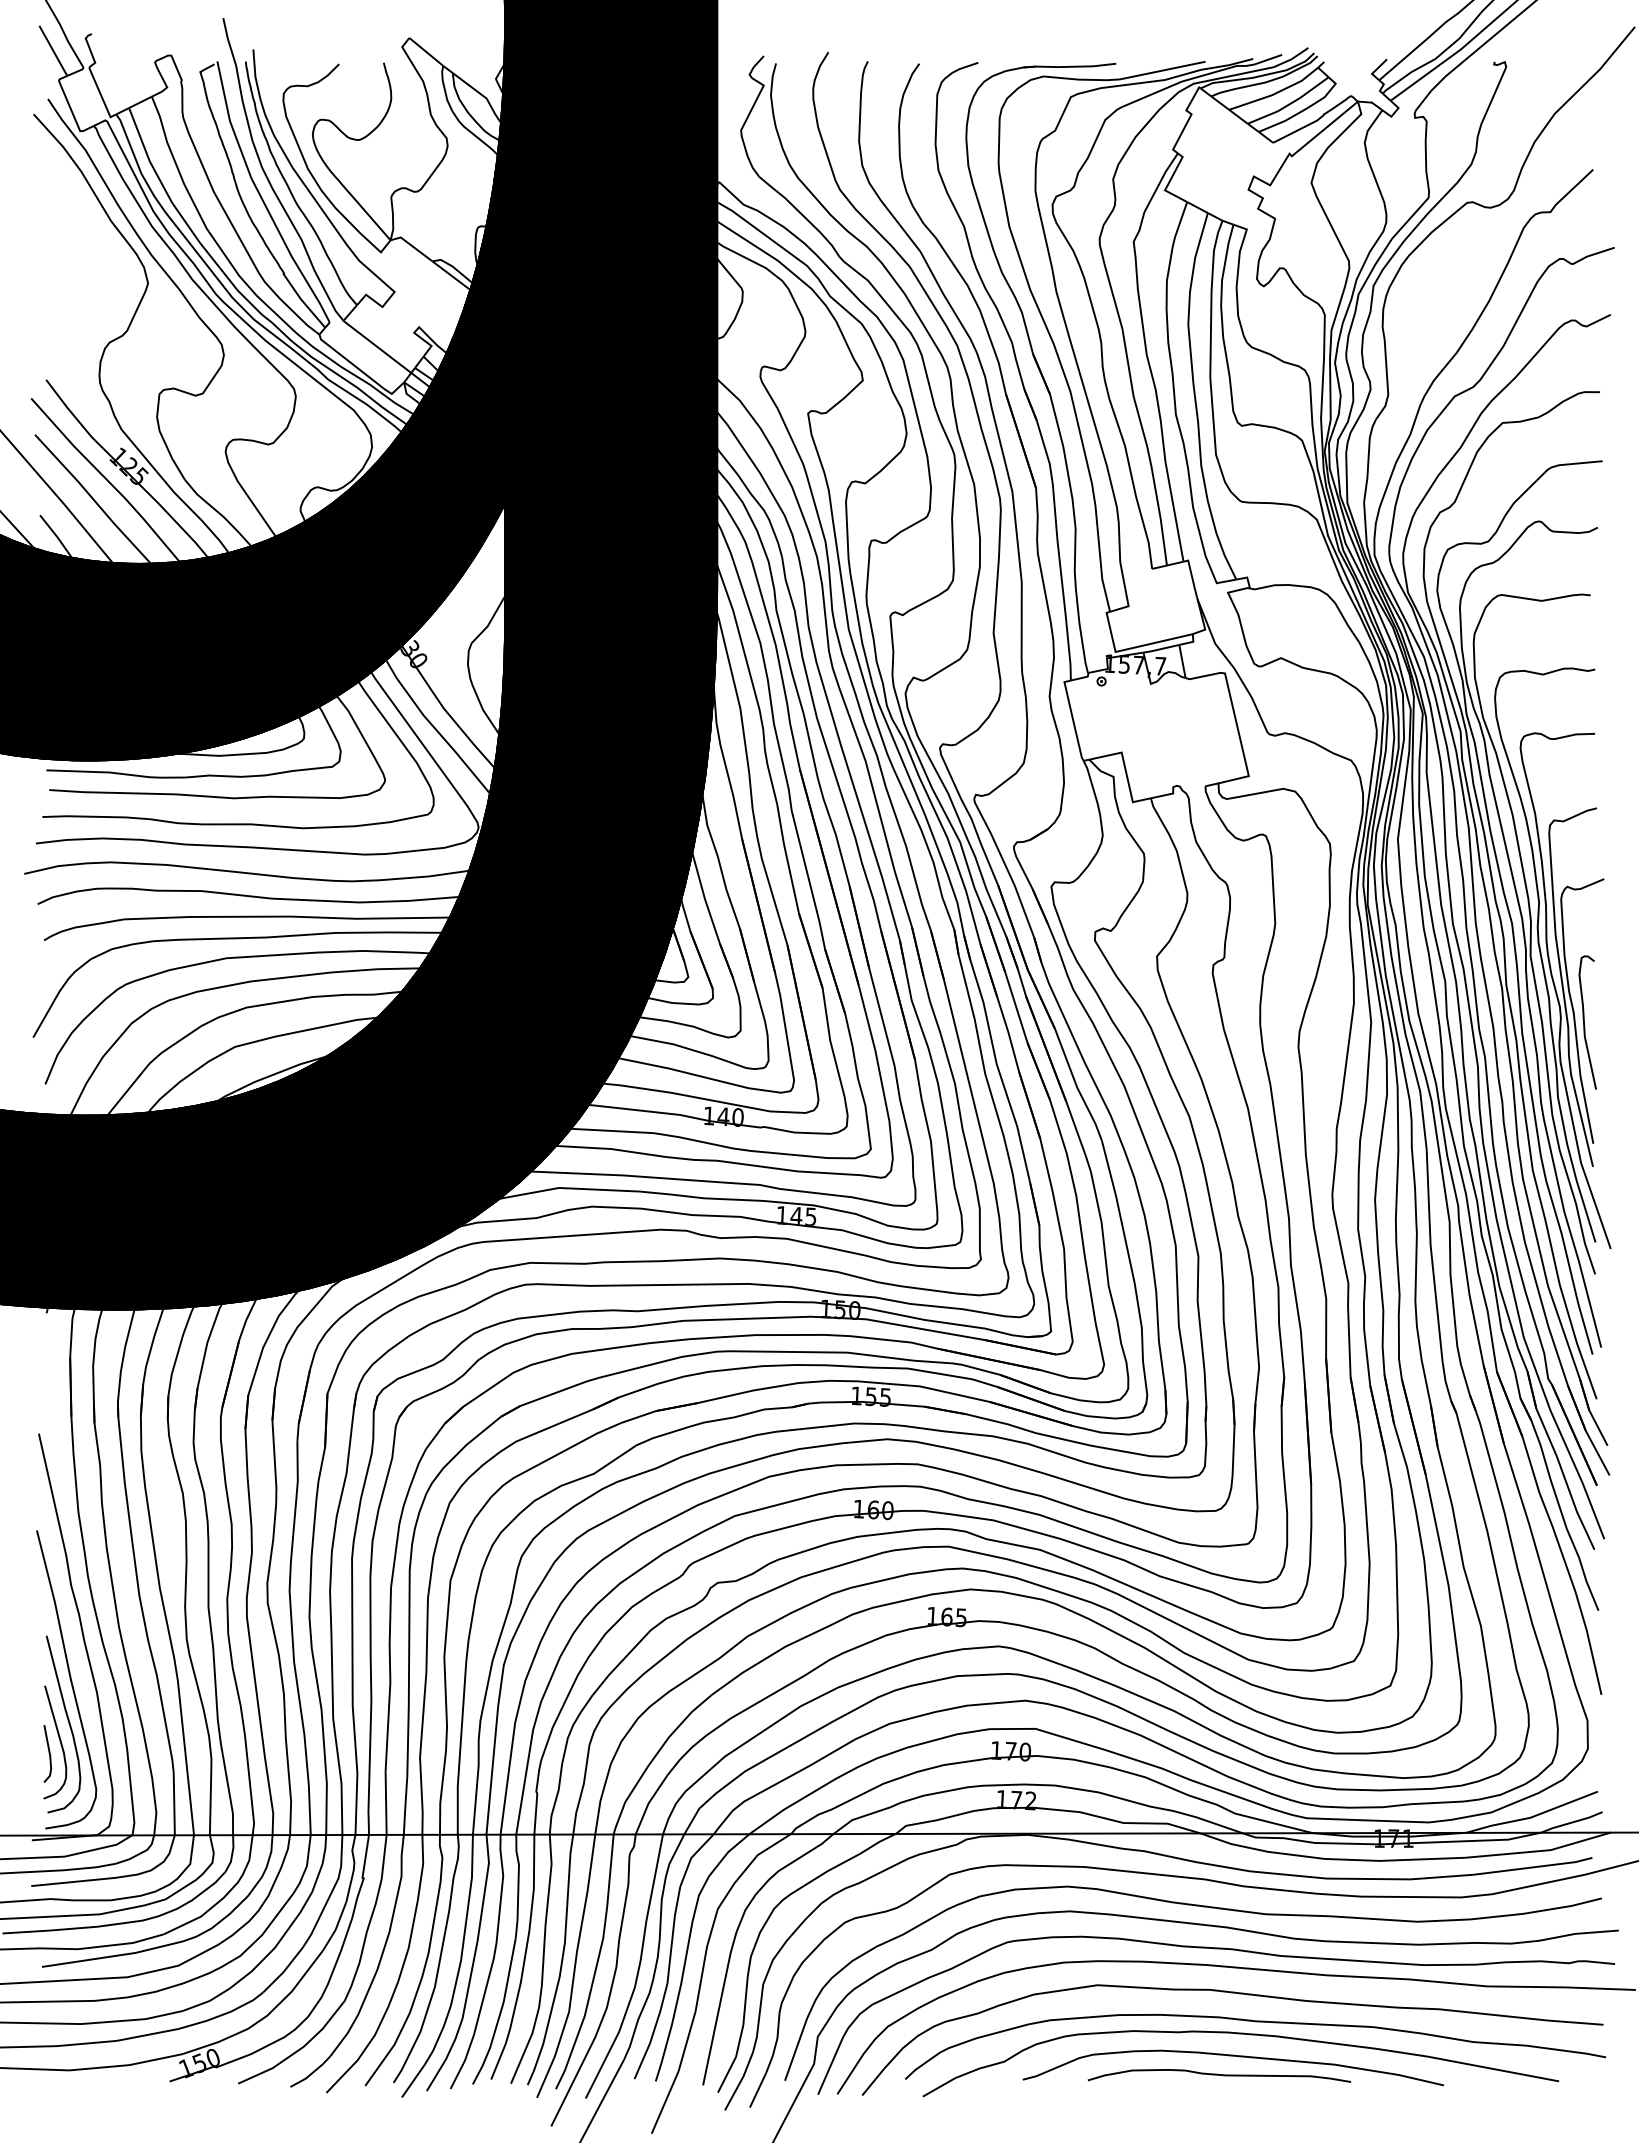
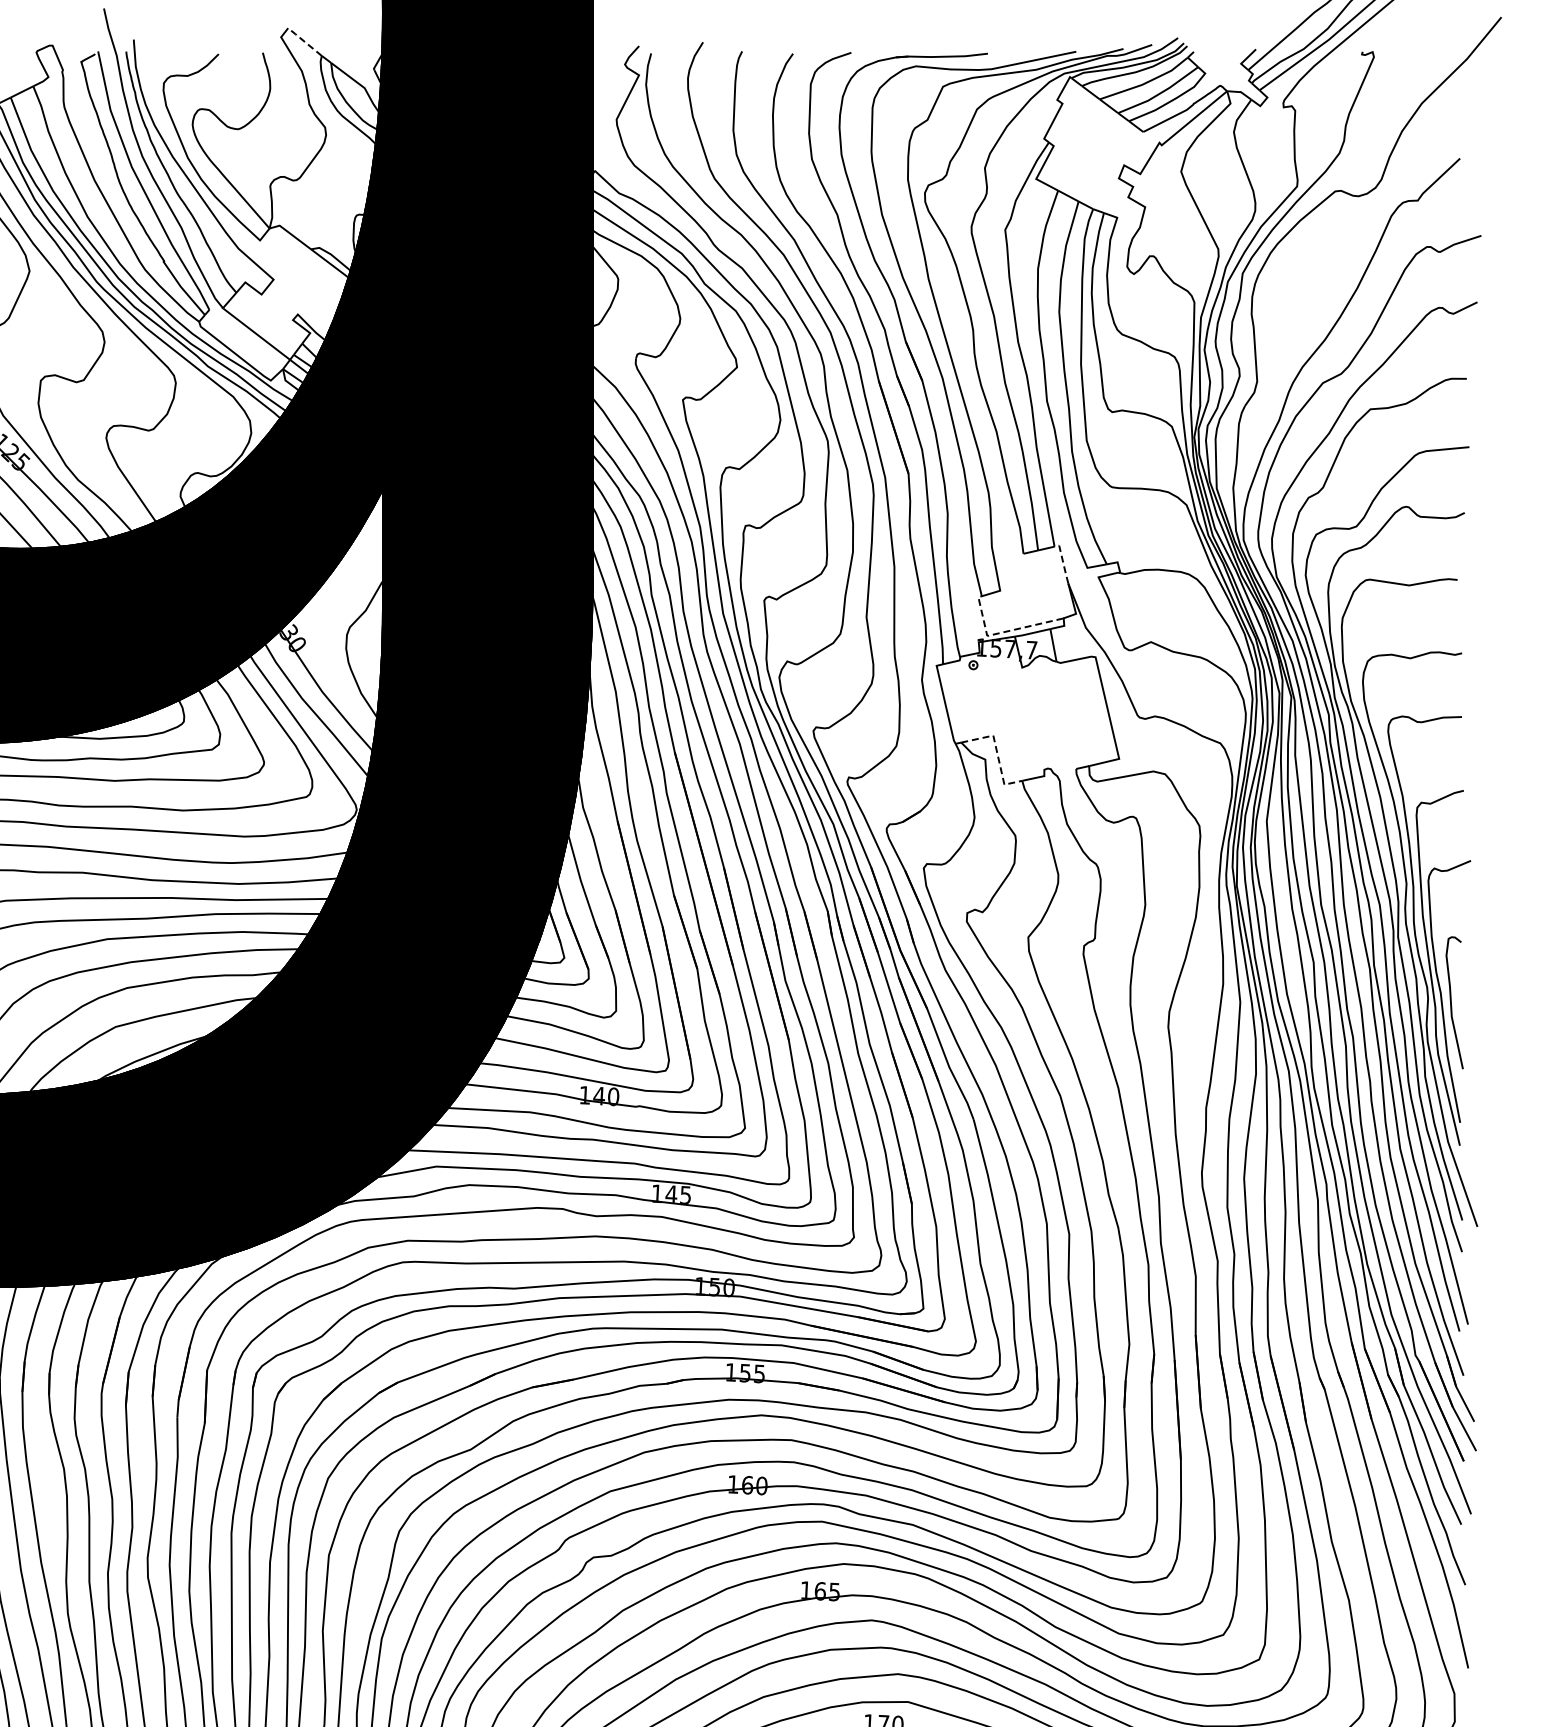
line: (425, 51) -> (304, 41), solid -> dashed
line: (1192, 577) -> (1063, 562), solid -> dashed
line: (1131, 648) -> (1003, 632), solid -> dashed
line: (1125, 770) -> (997, 753), solid -> dashed

